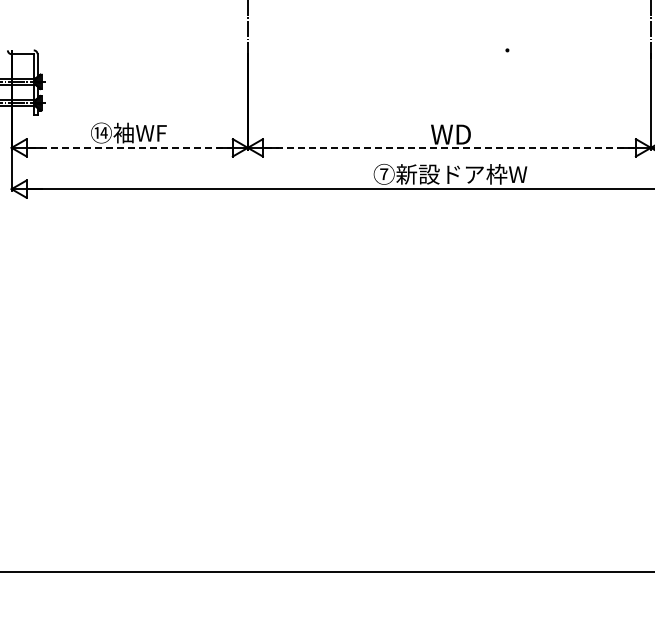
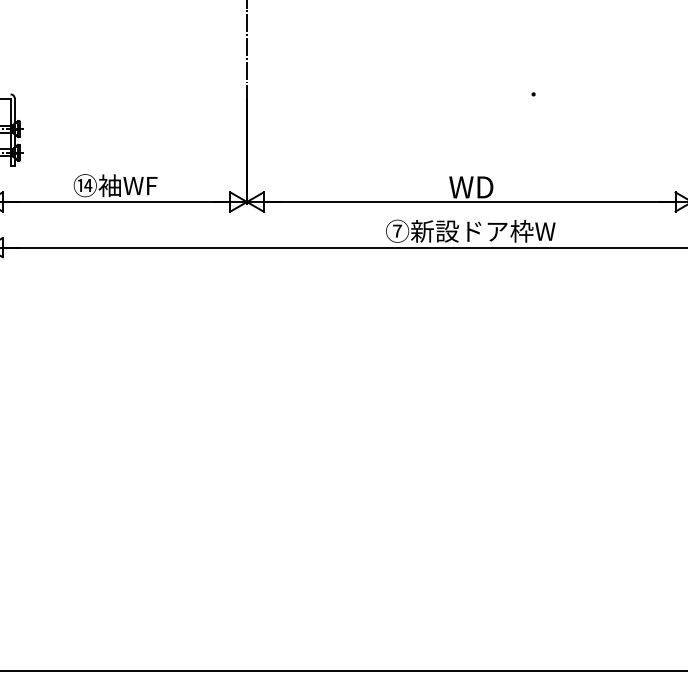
line: (129, 147) -> (116, 201), dashed -> solid
line: (449, 147) -> (469, 201), dashed -> solid

